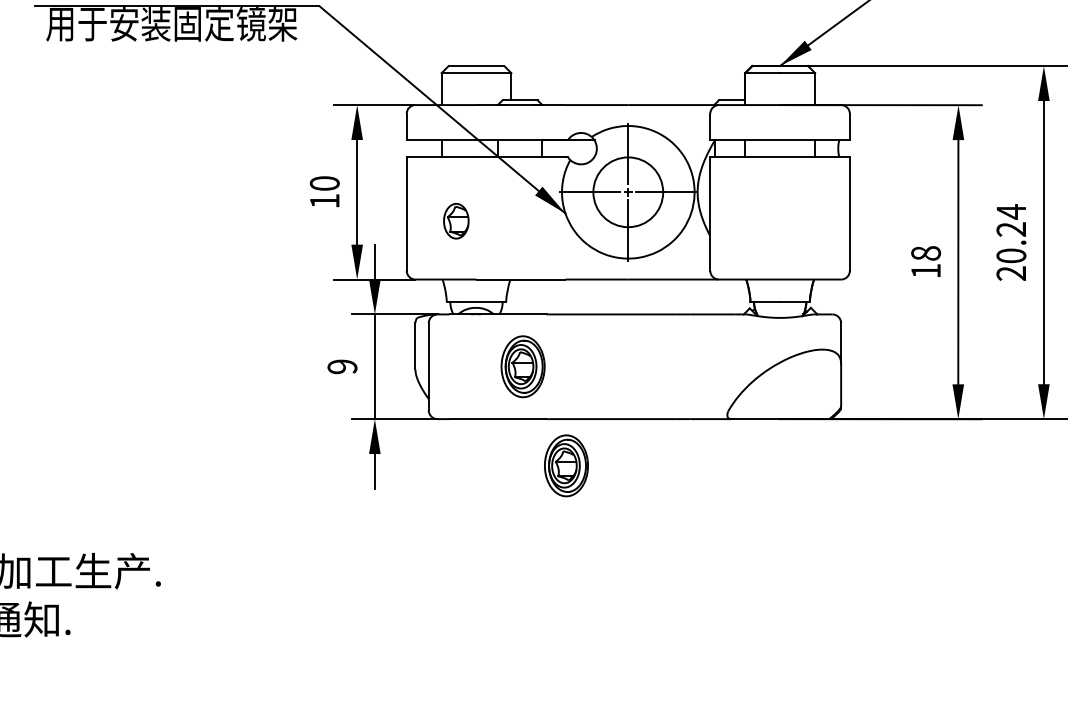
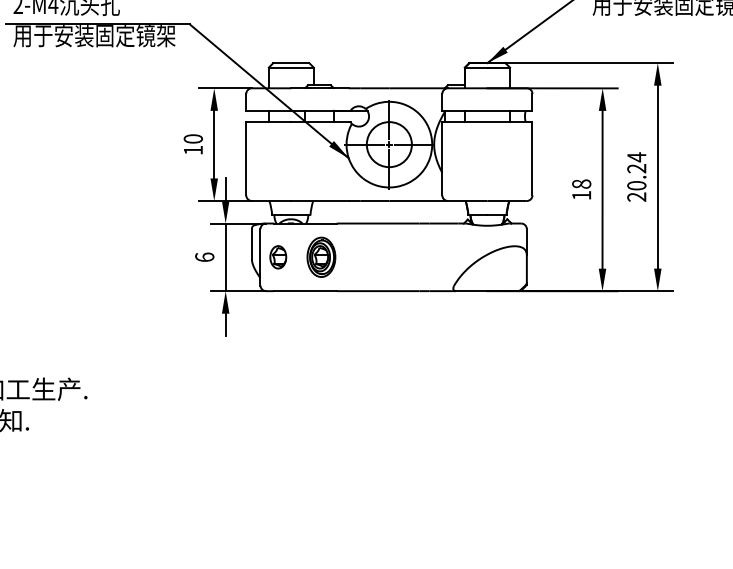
part: (456, 221) -> (278, 257), moved
text: (342, 367) -> (204, 257), 9 -> 6
part: (566, 464) -> (349, 320), removed

